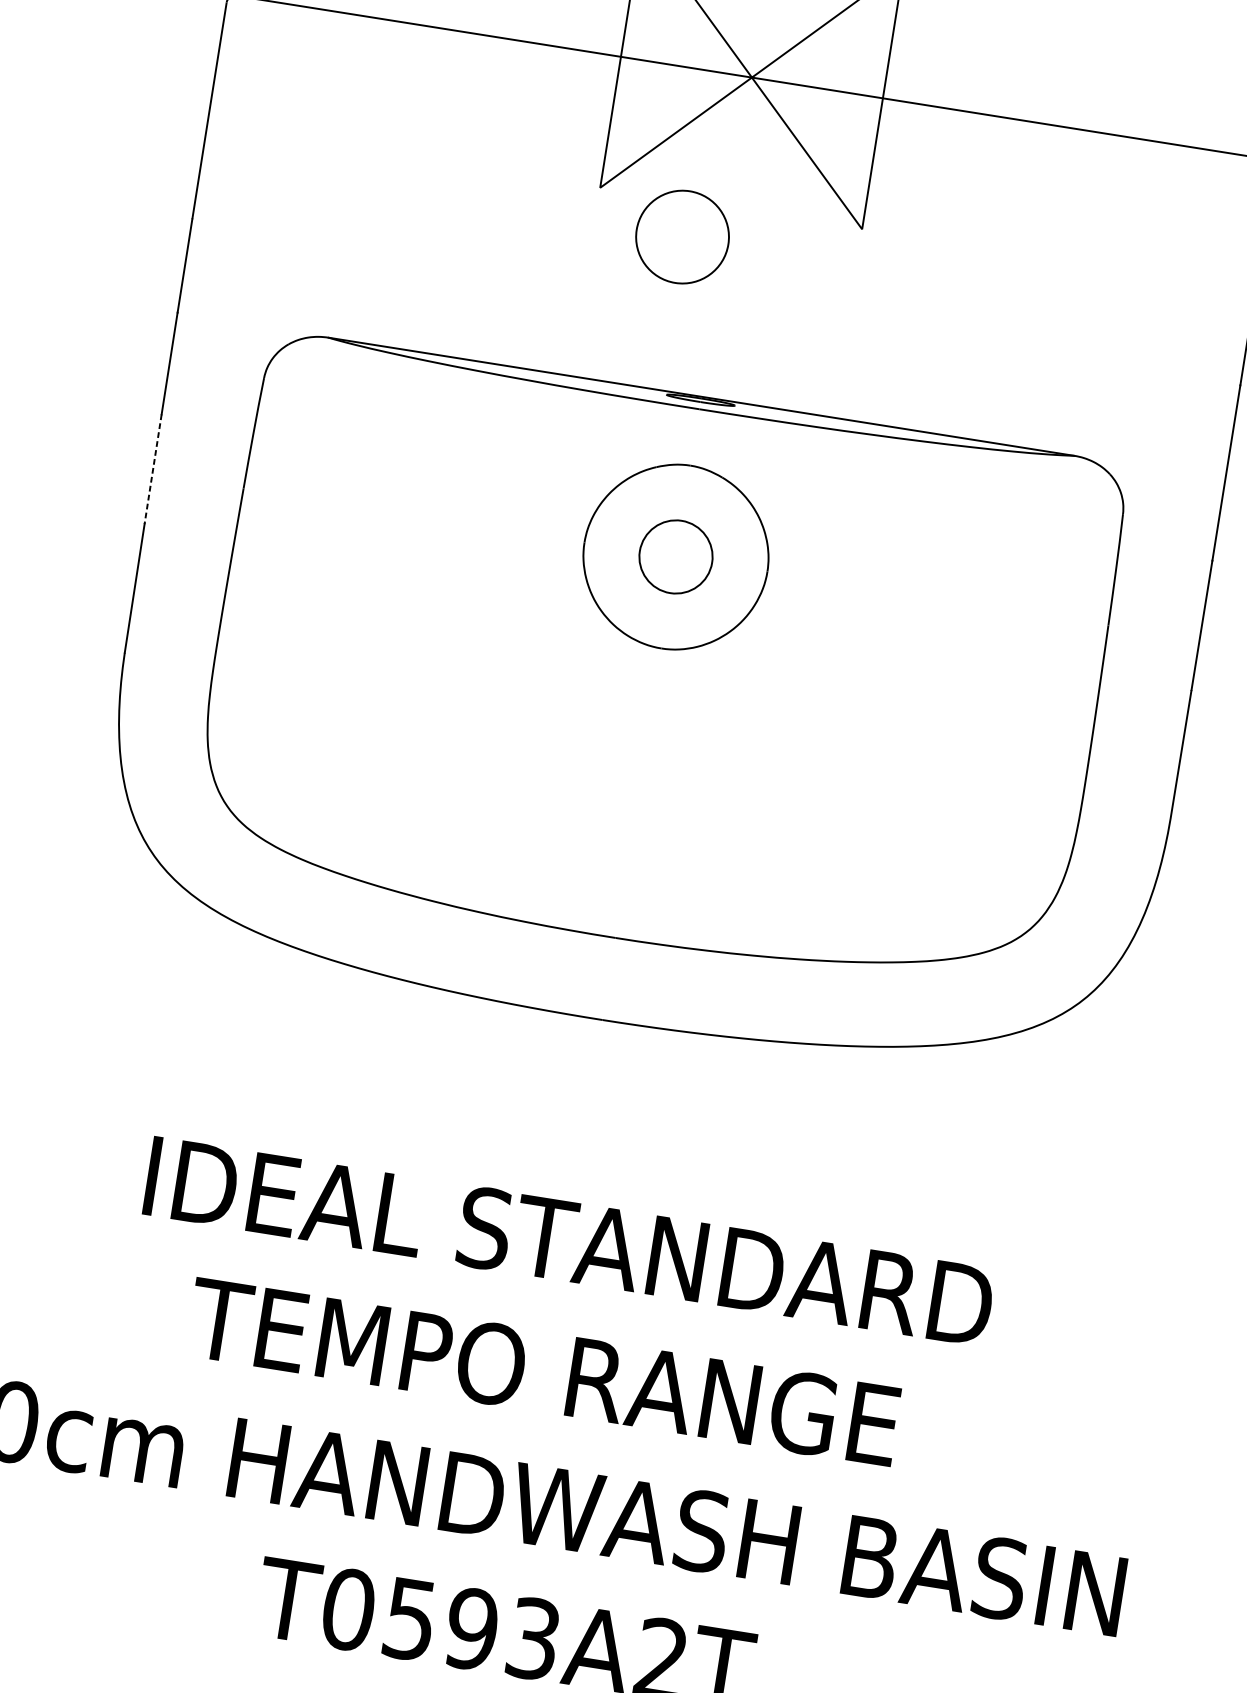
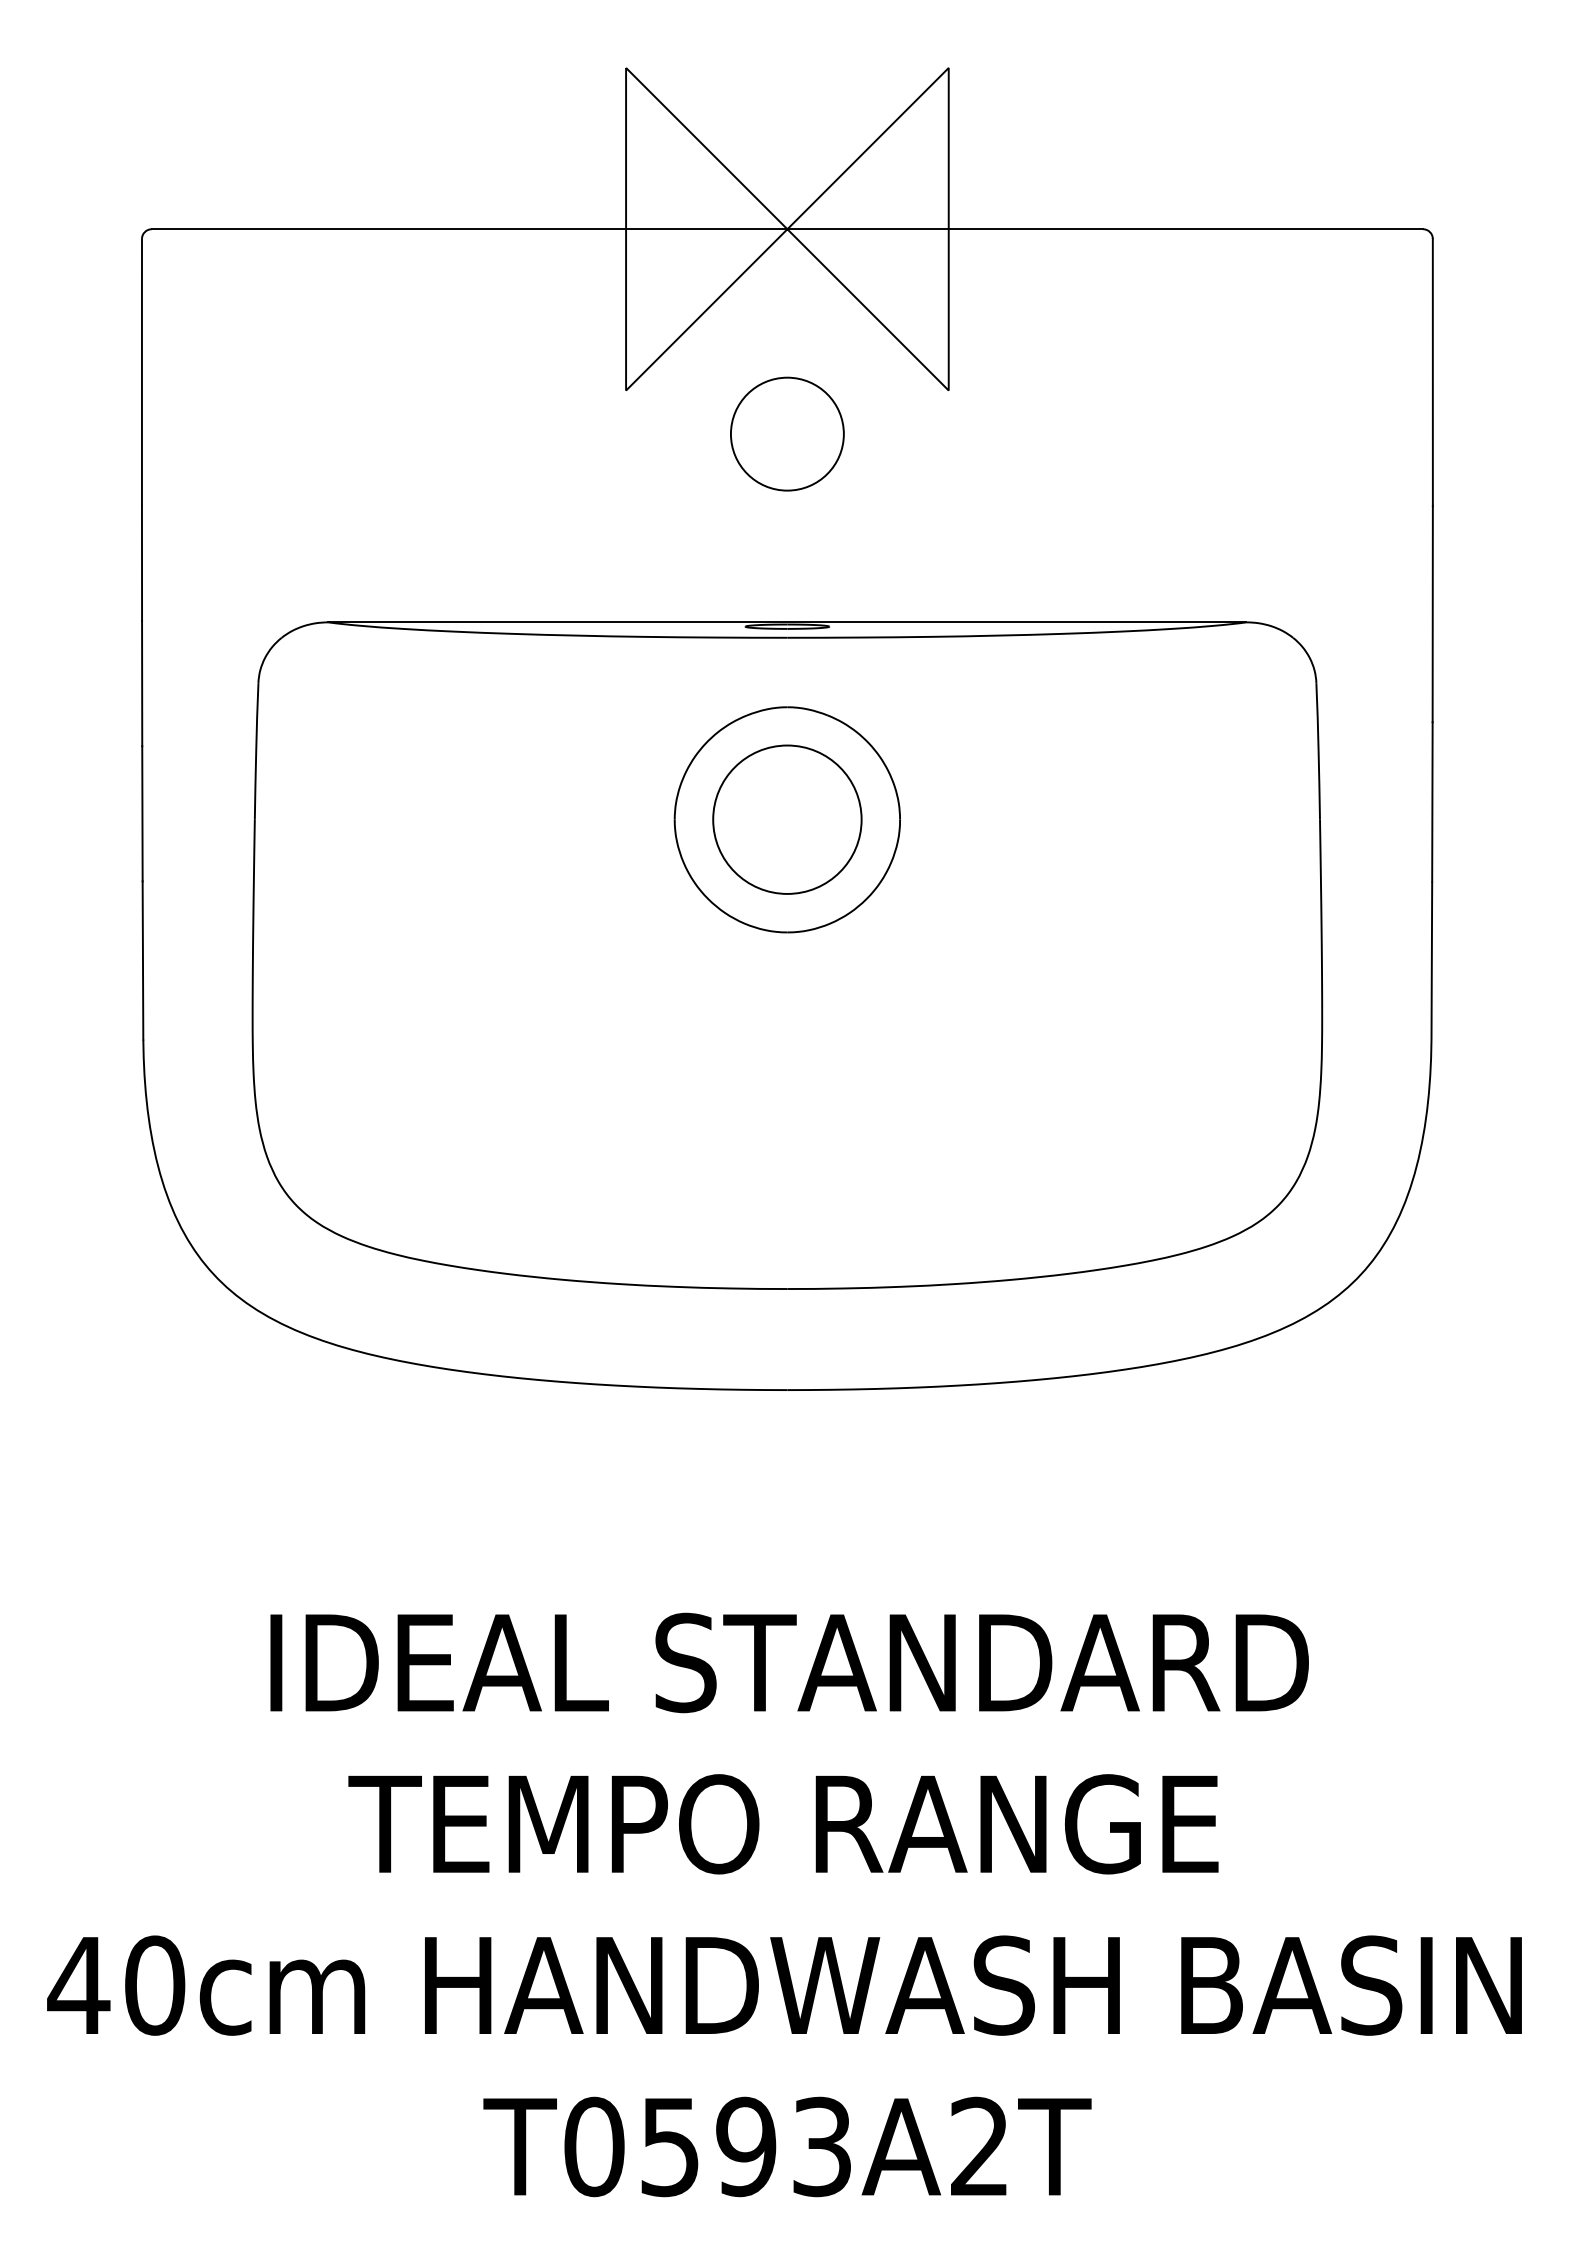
circle: (682, 236) -> (787, 433), moved
line: (153, 468) -> (142, 813), dashed -> solid
circle: (676, 556) -> (787, 819), size x1.67

